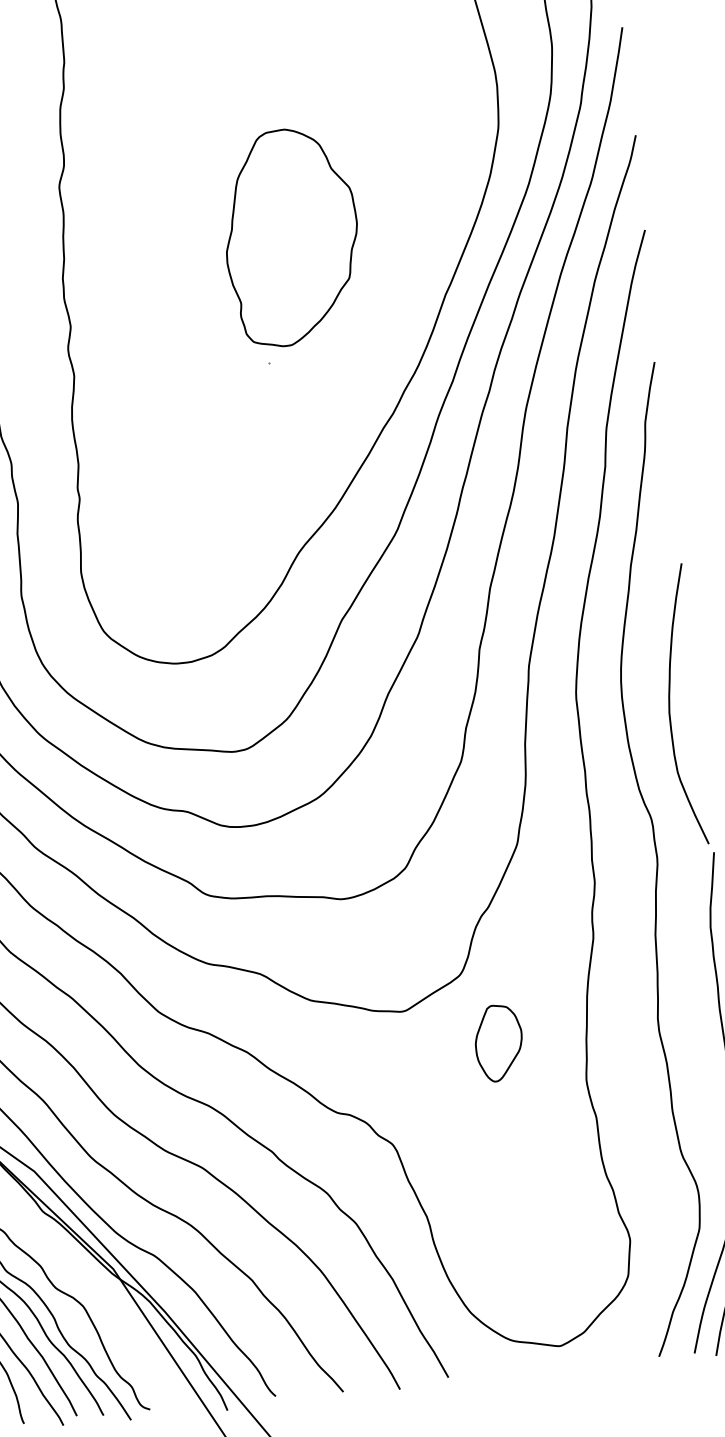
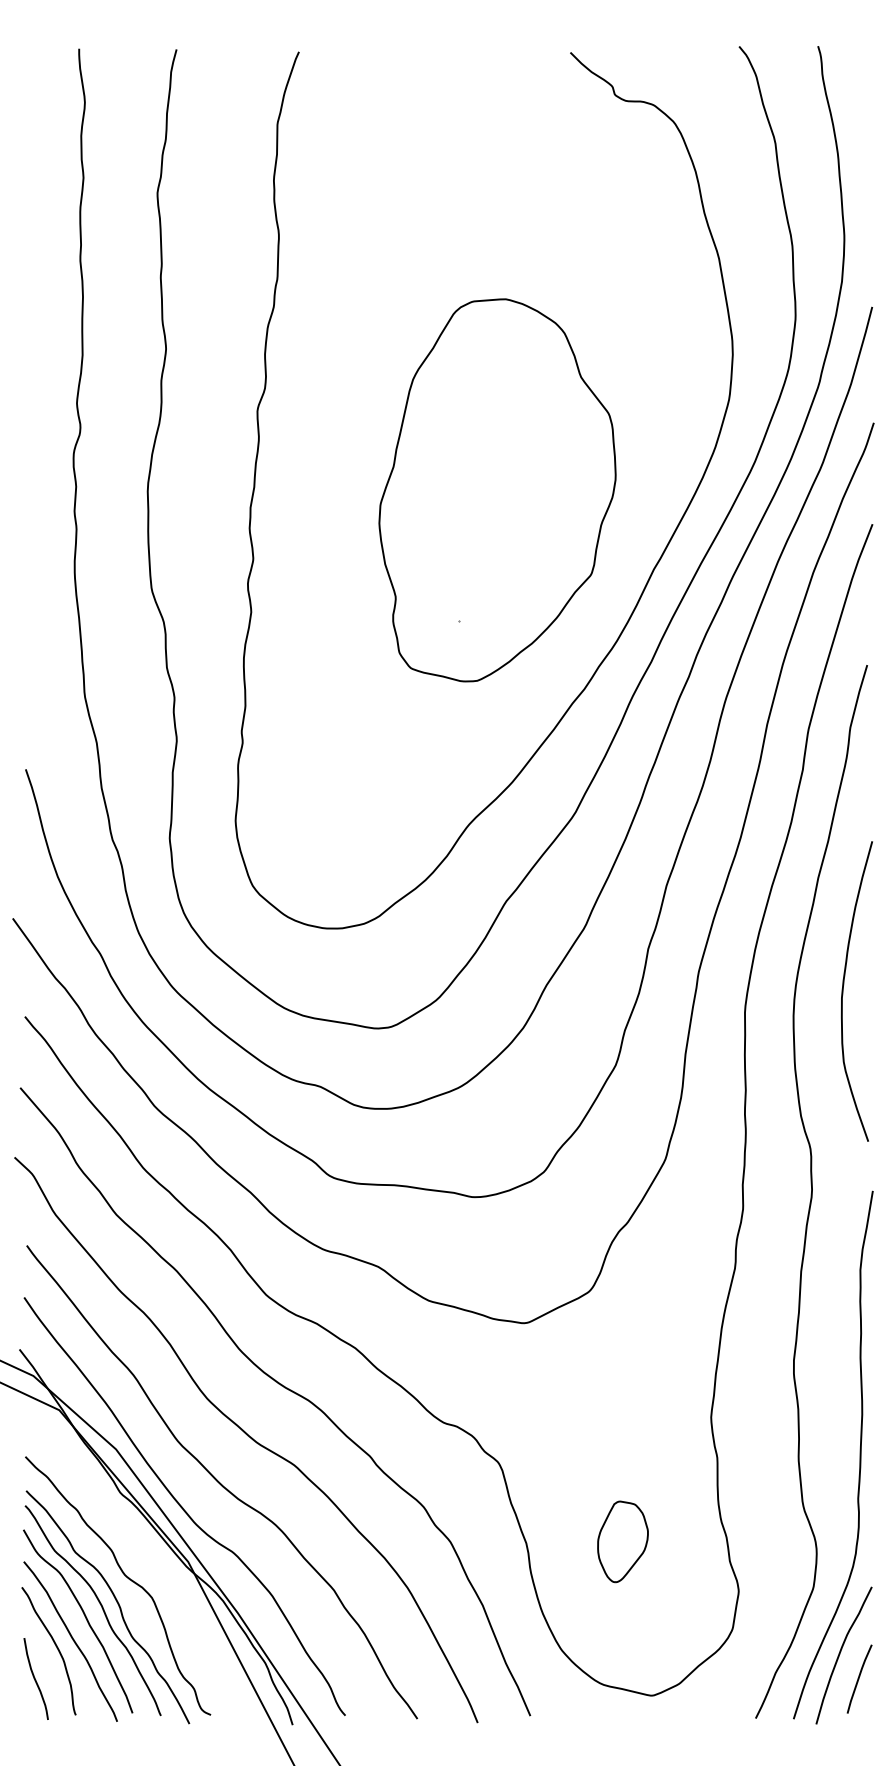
part: (291, 237) -> (497, 490), size x1.67
curve: (670, 706) -> (843, 991), moved
part: (498, 1042) -> (622, 1541), moved

